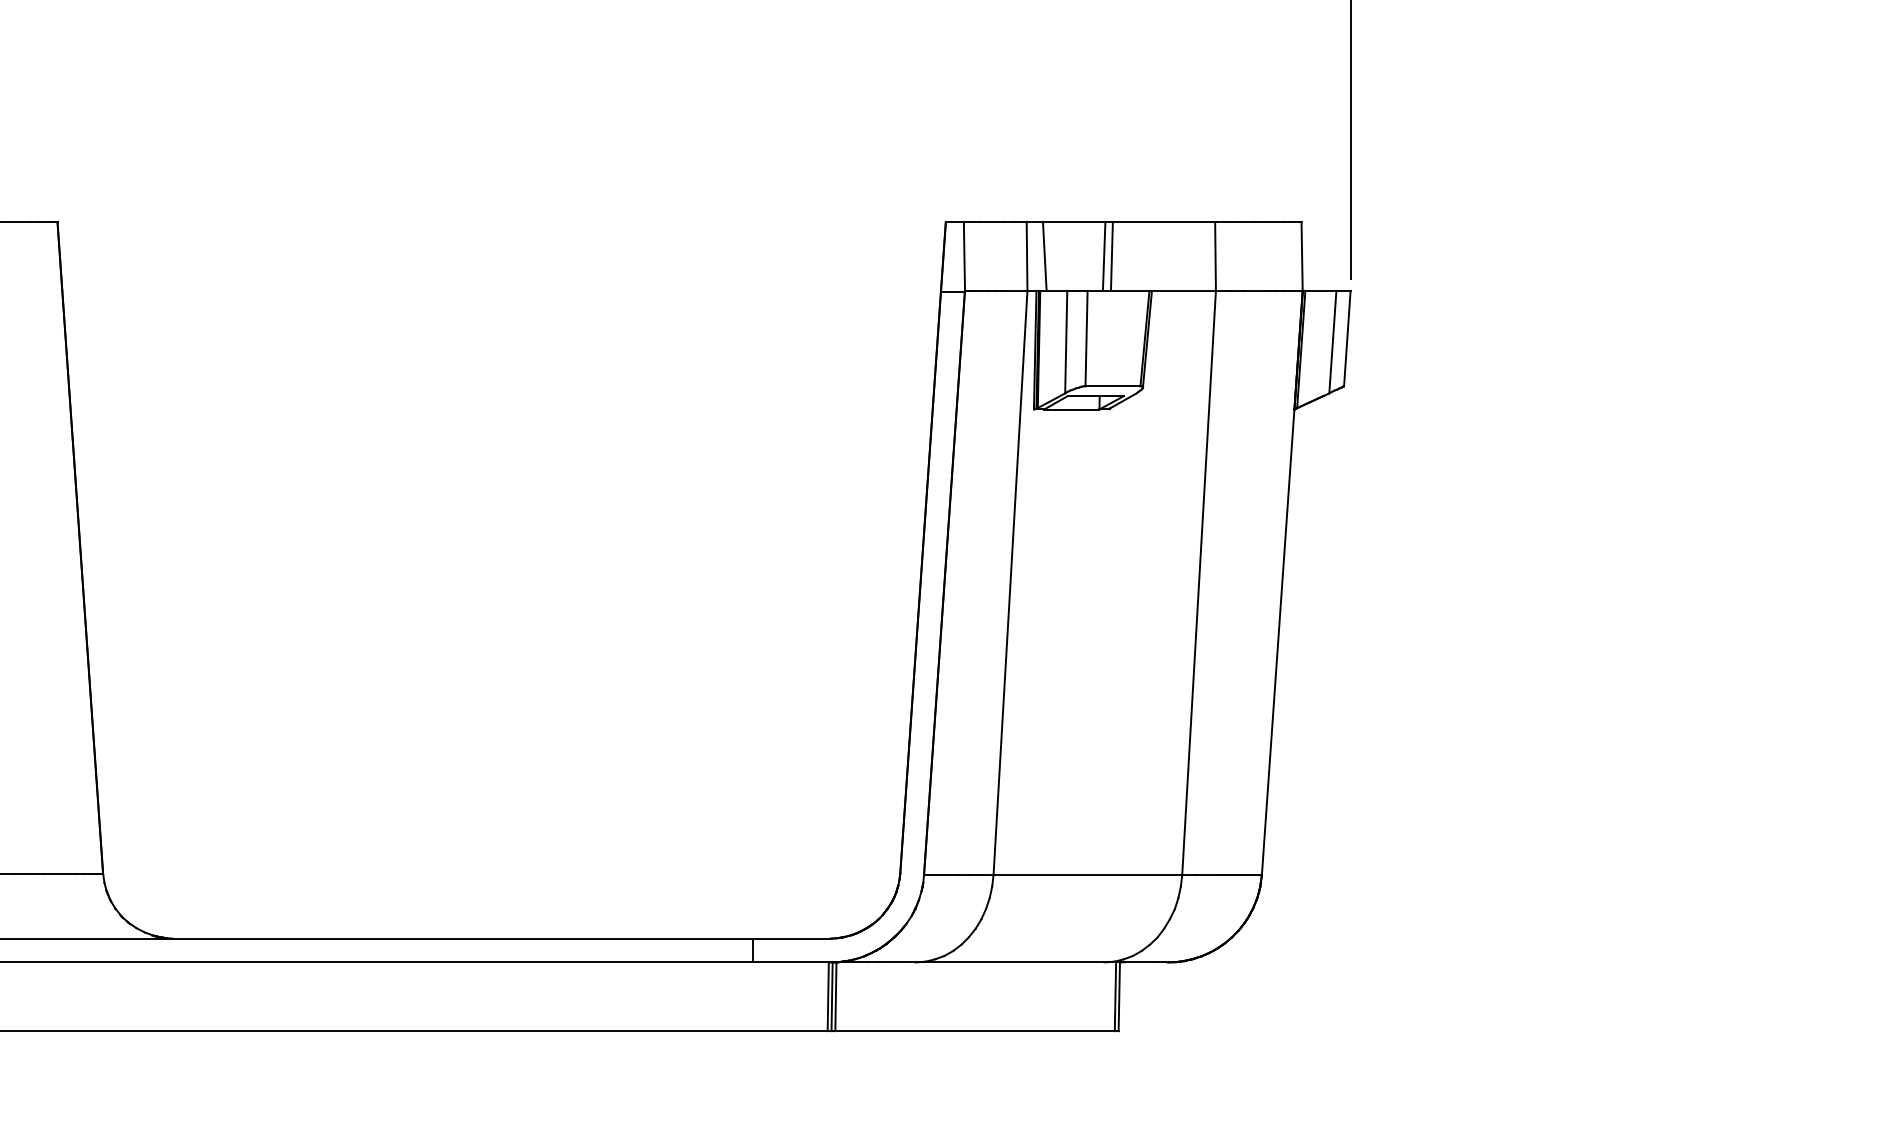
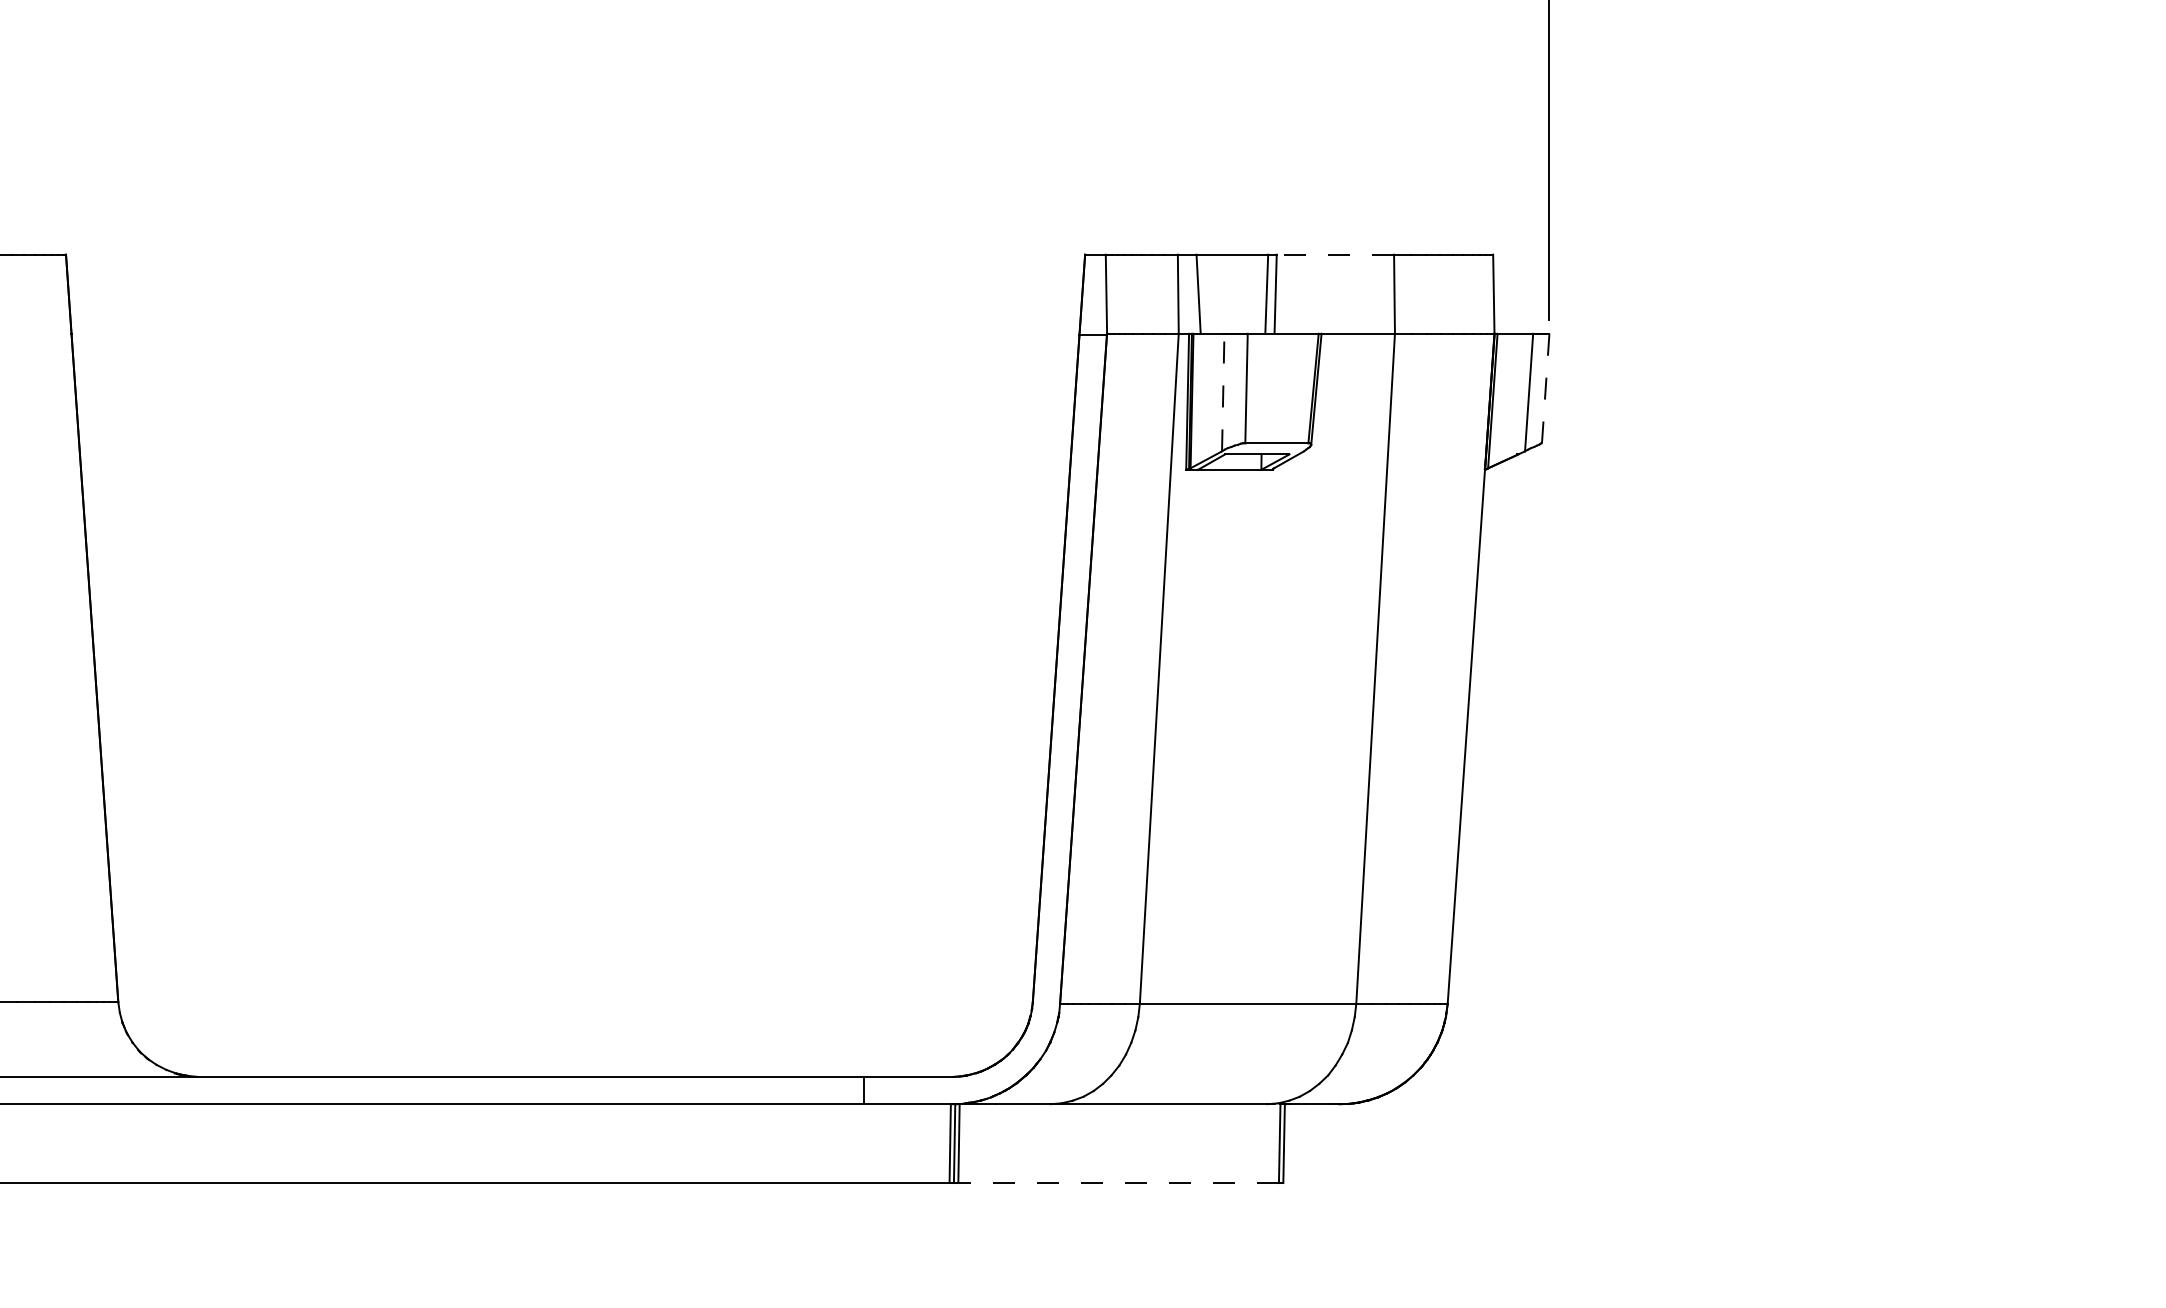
line: (1163, 221) -> (1334, 254), solid -> dashed
line: (1347, 338) -> (1545, 388), solid -> dashed
line: (1066, 341) -> (1223, 391), solid -> dashed
line: (975, 1031) -> (1119, 1183), solid -> dashed

